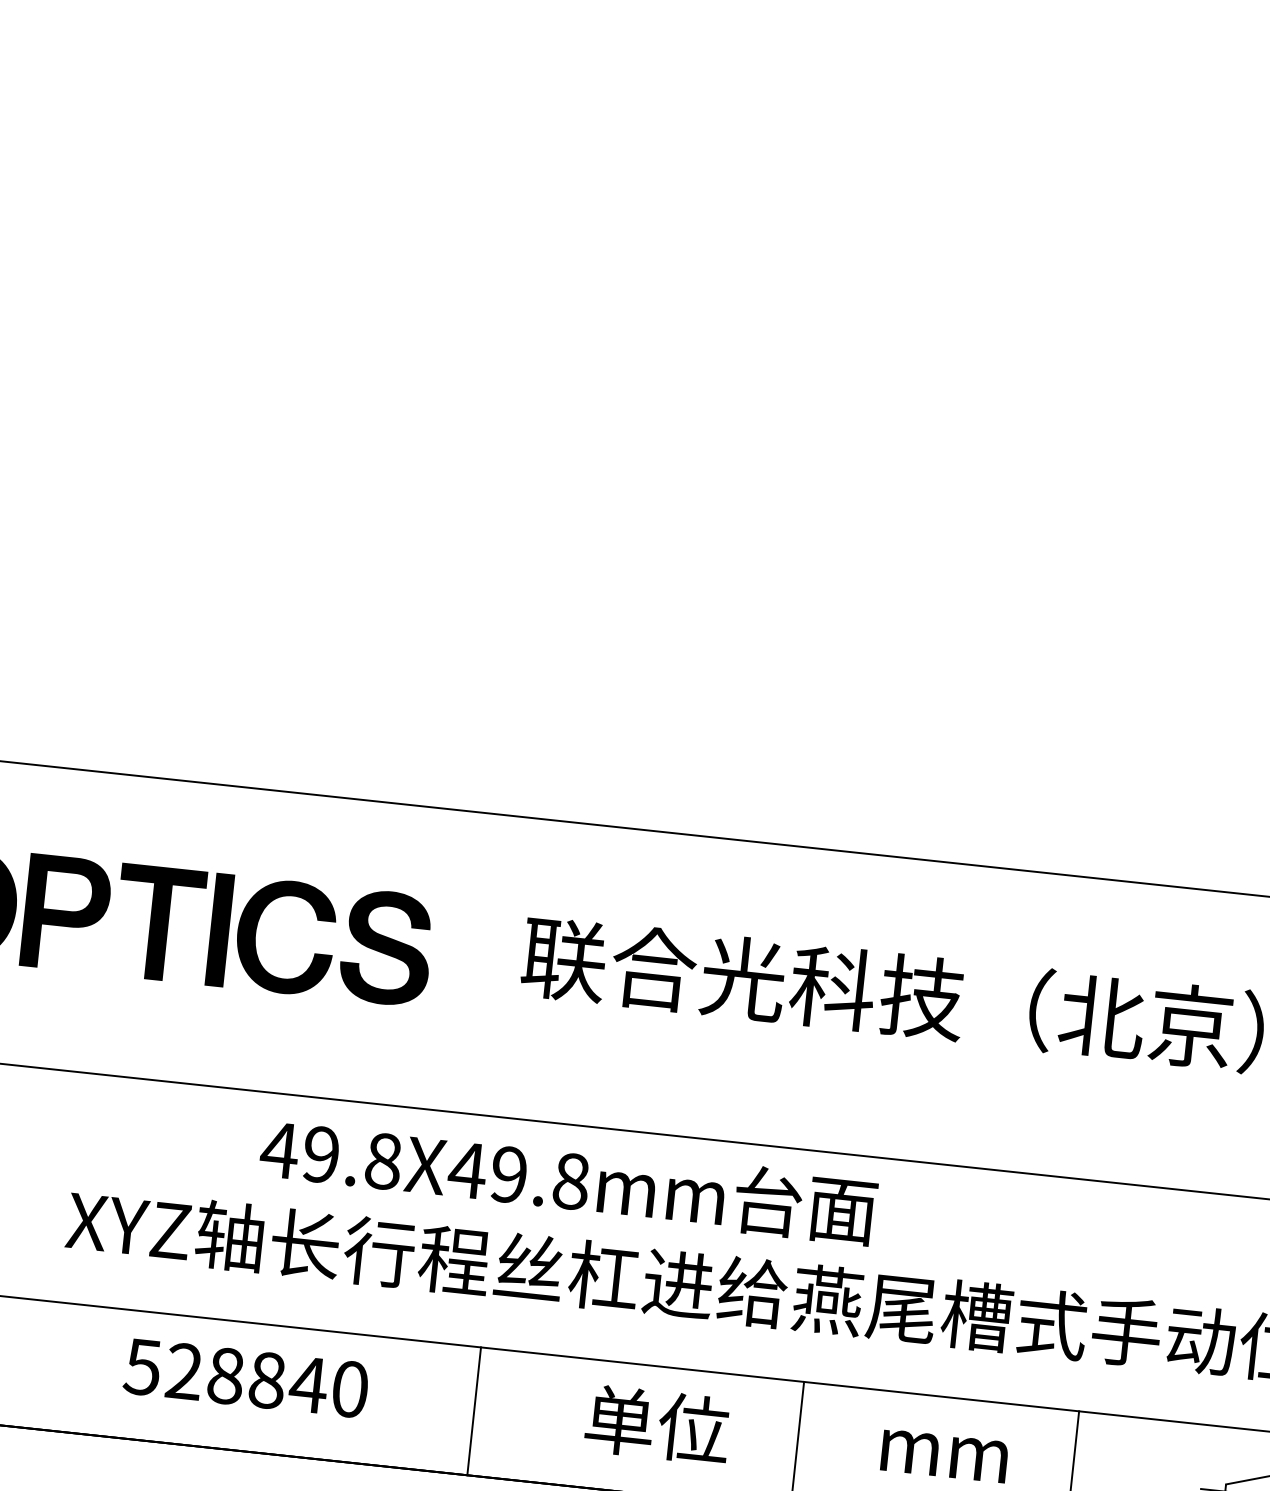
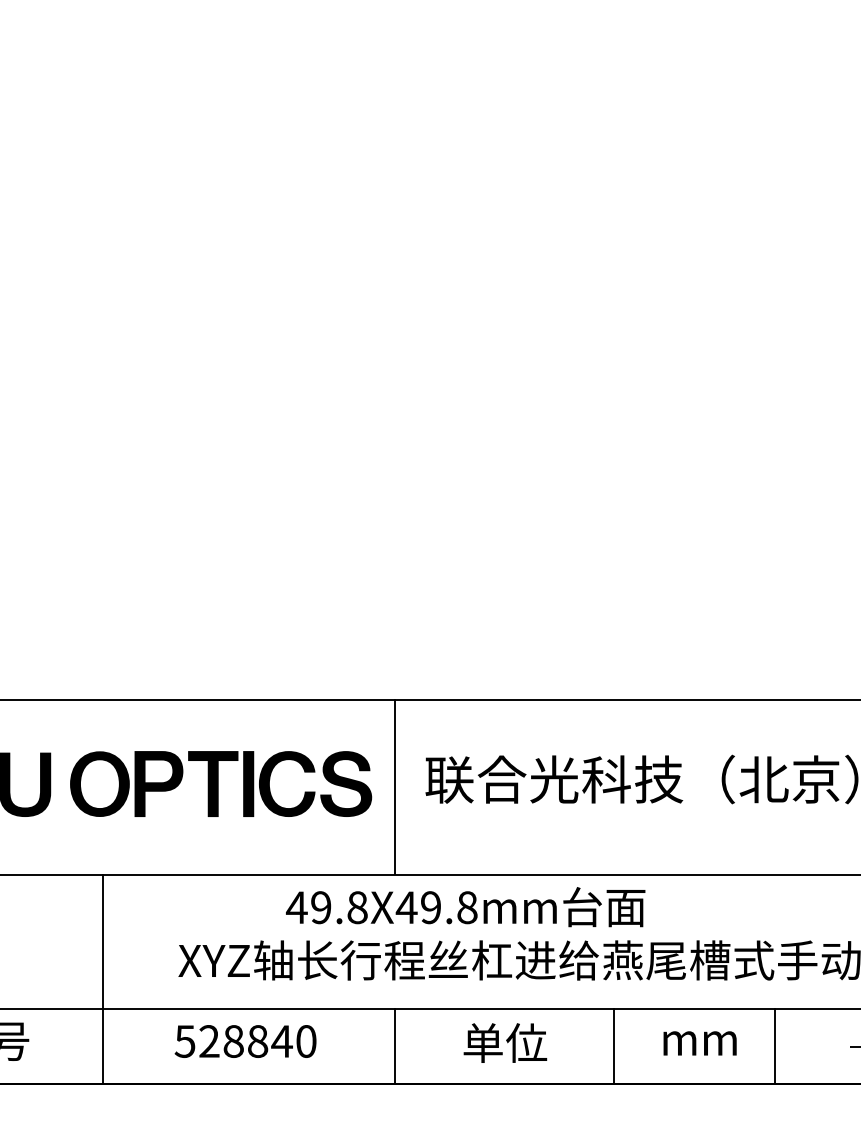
line: (470, 961) -> (395, 786), added
text: (246, 1378) -> (245, 1041), moved
line: (474, 1411) -> (395, 1046), moved
text: (658, 1423) -> (505, 1042), moved

